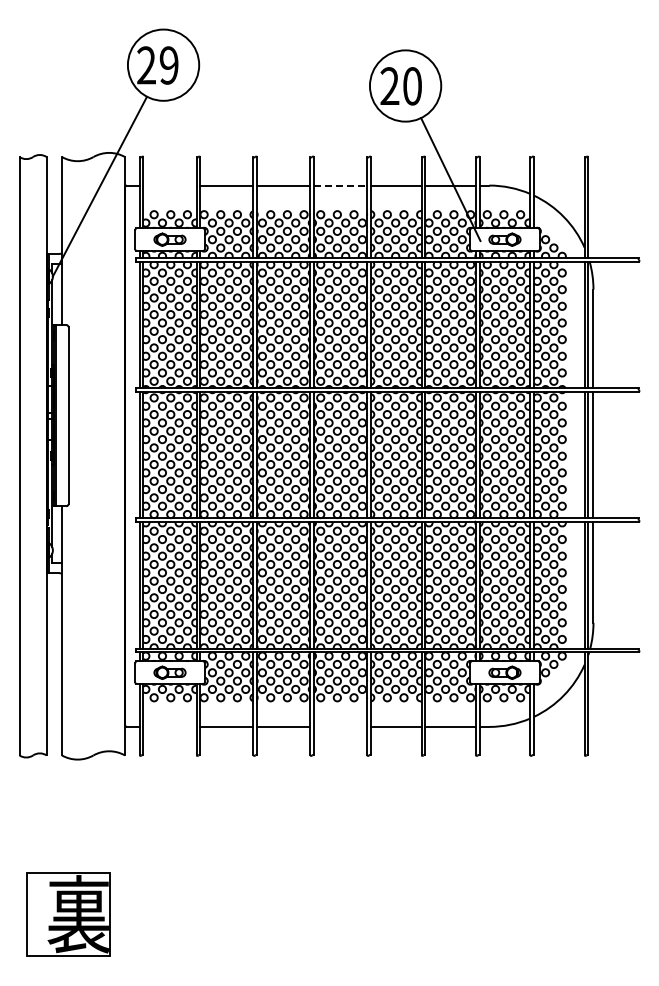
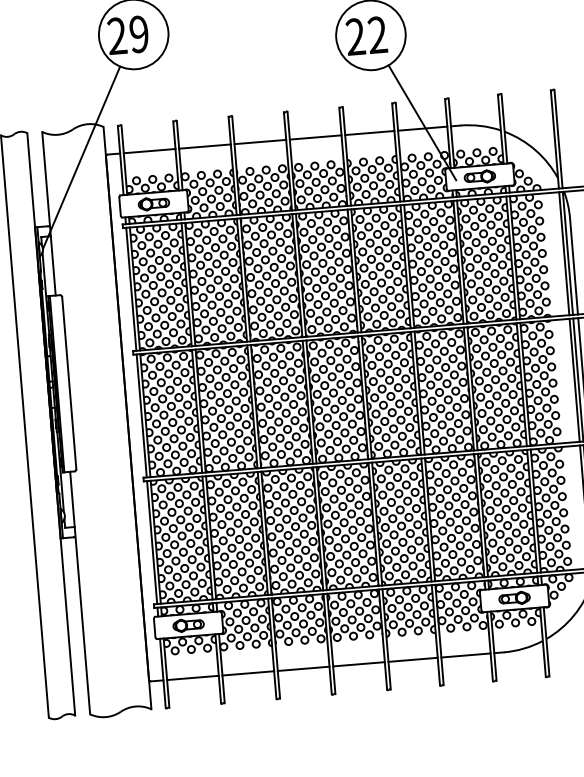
text: (412, 86) -> (377, 35), 20 -> 22
line: (169, 185) -> (149, 151), added
line: (340, 185) -> (315, 137), dashed -> solid
line: (169, 726) -> (192, 677), added
line: (340, 726) -> (358, 663), added

